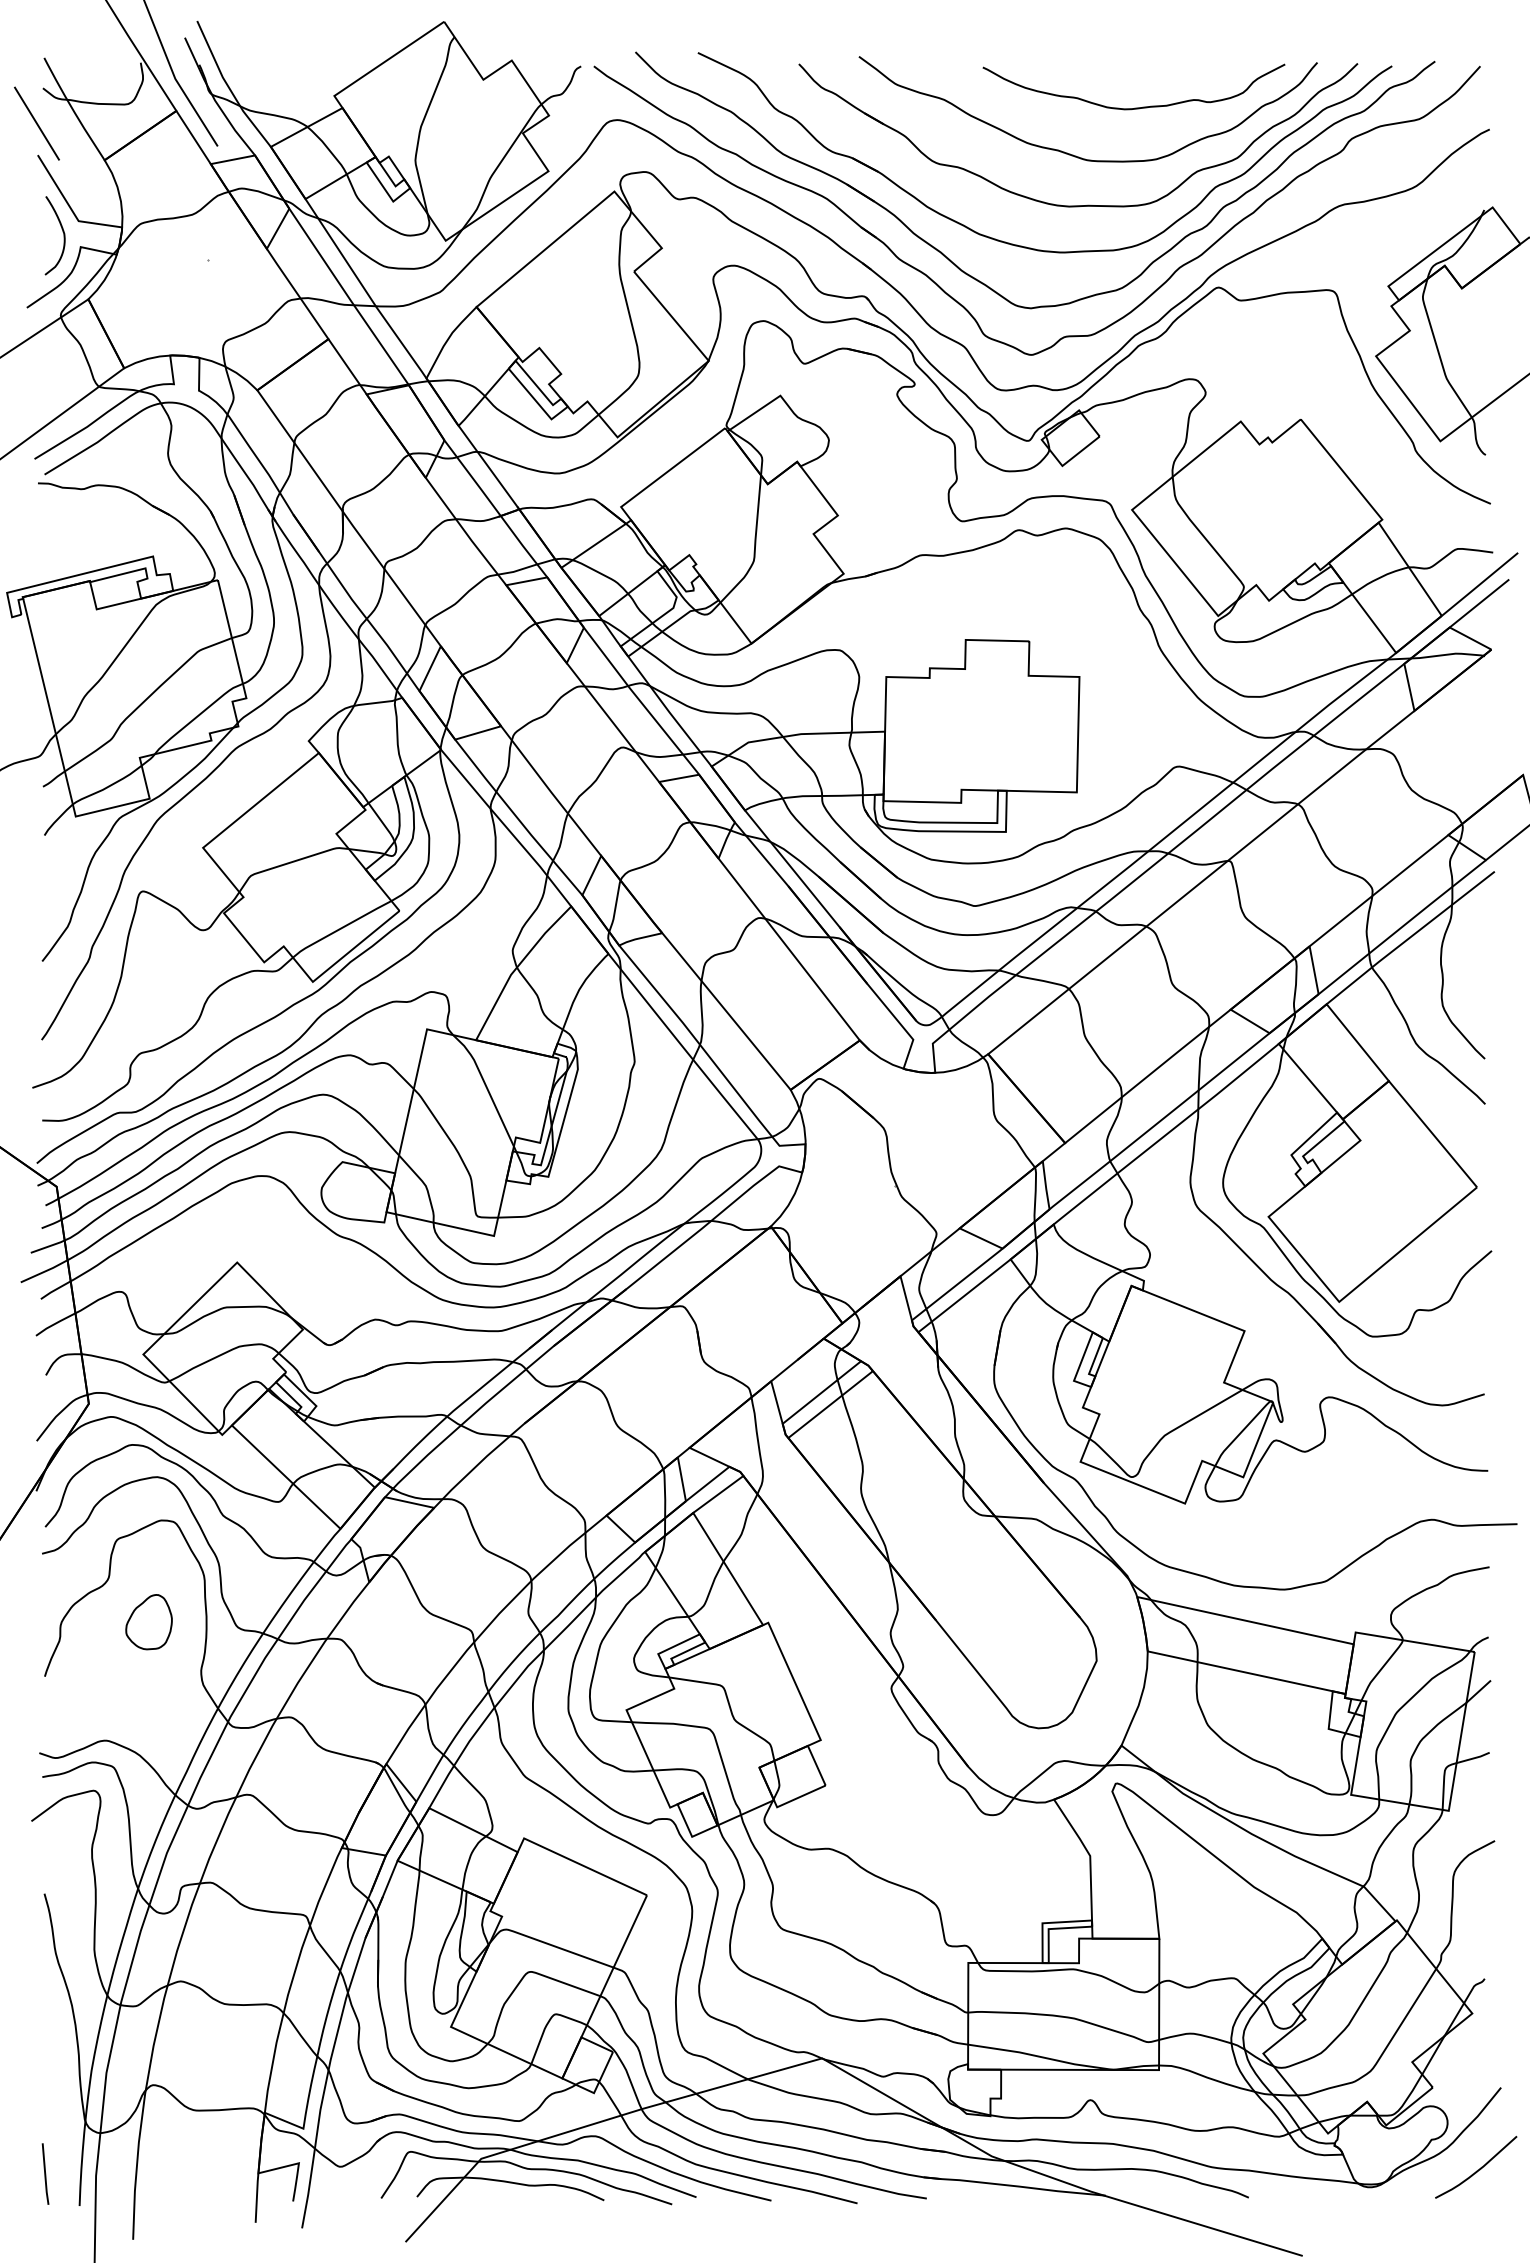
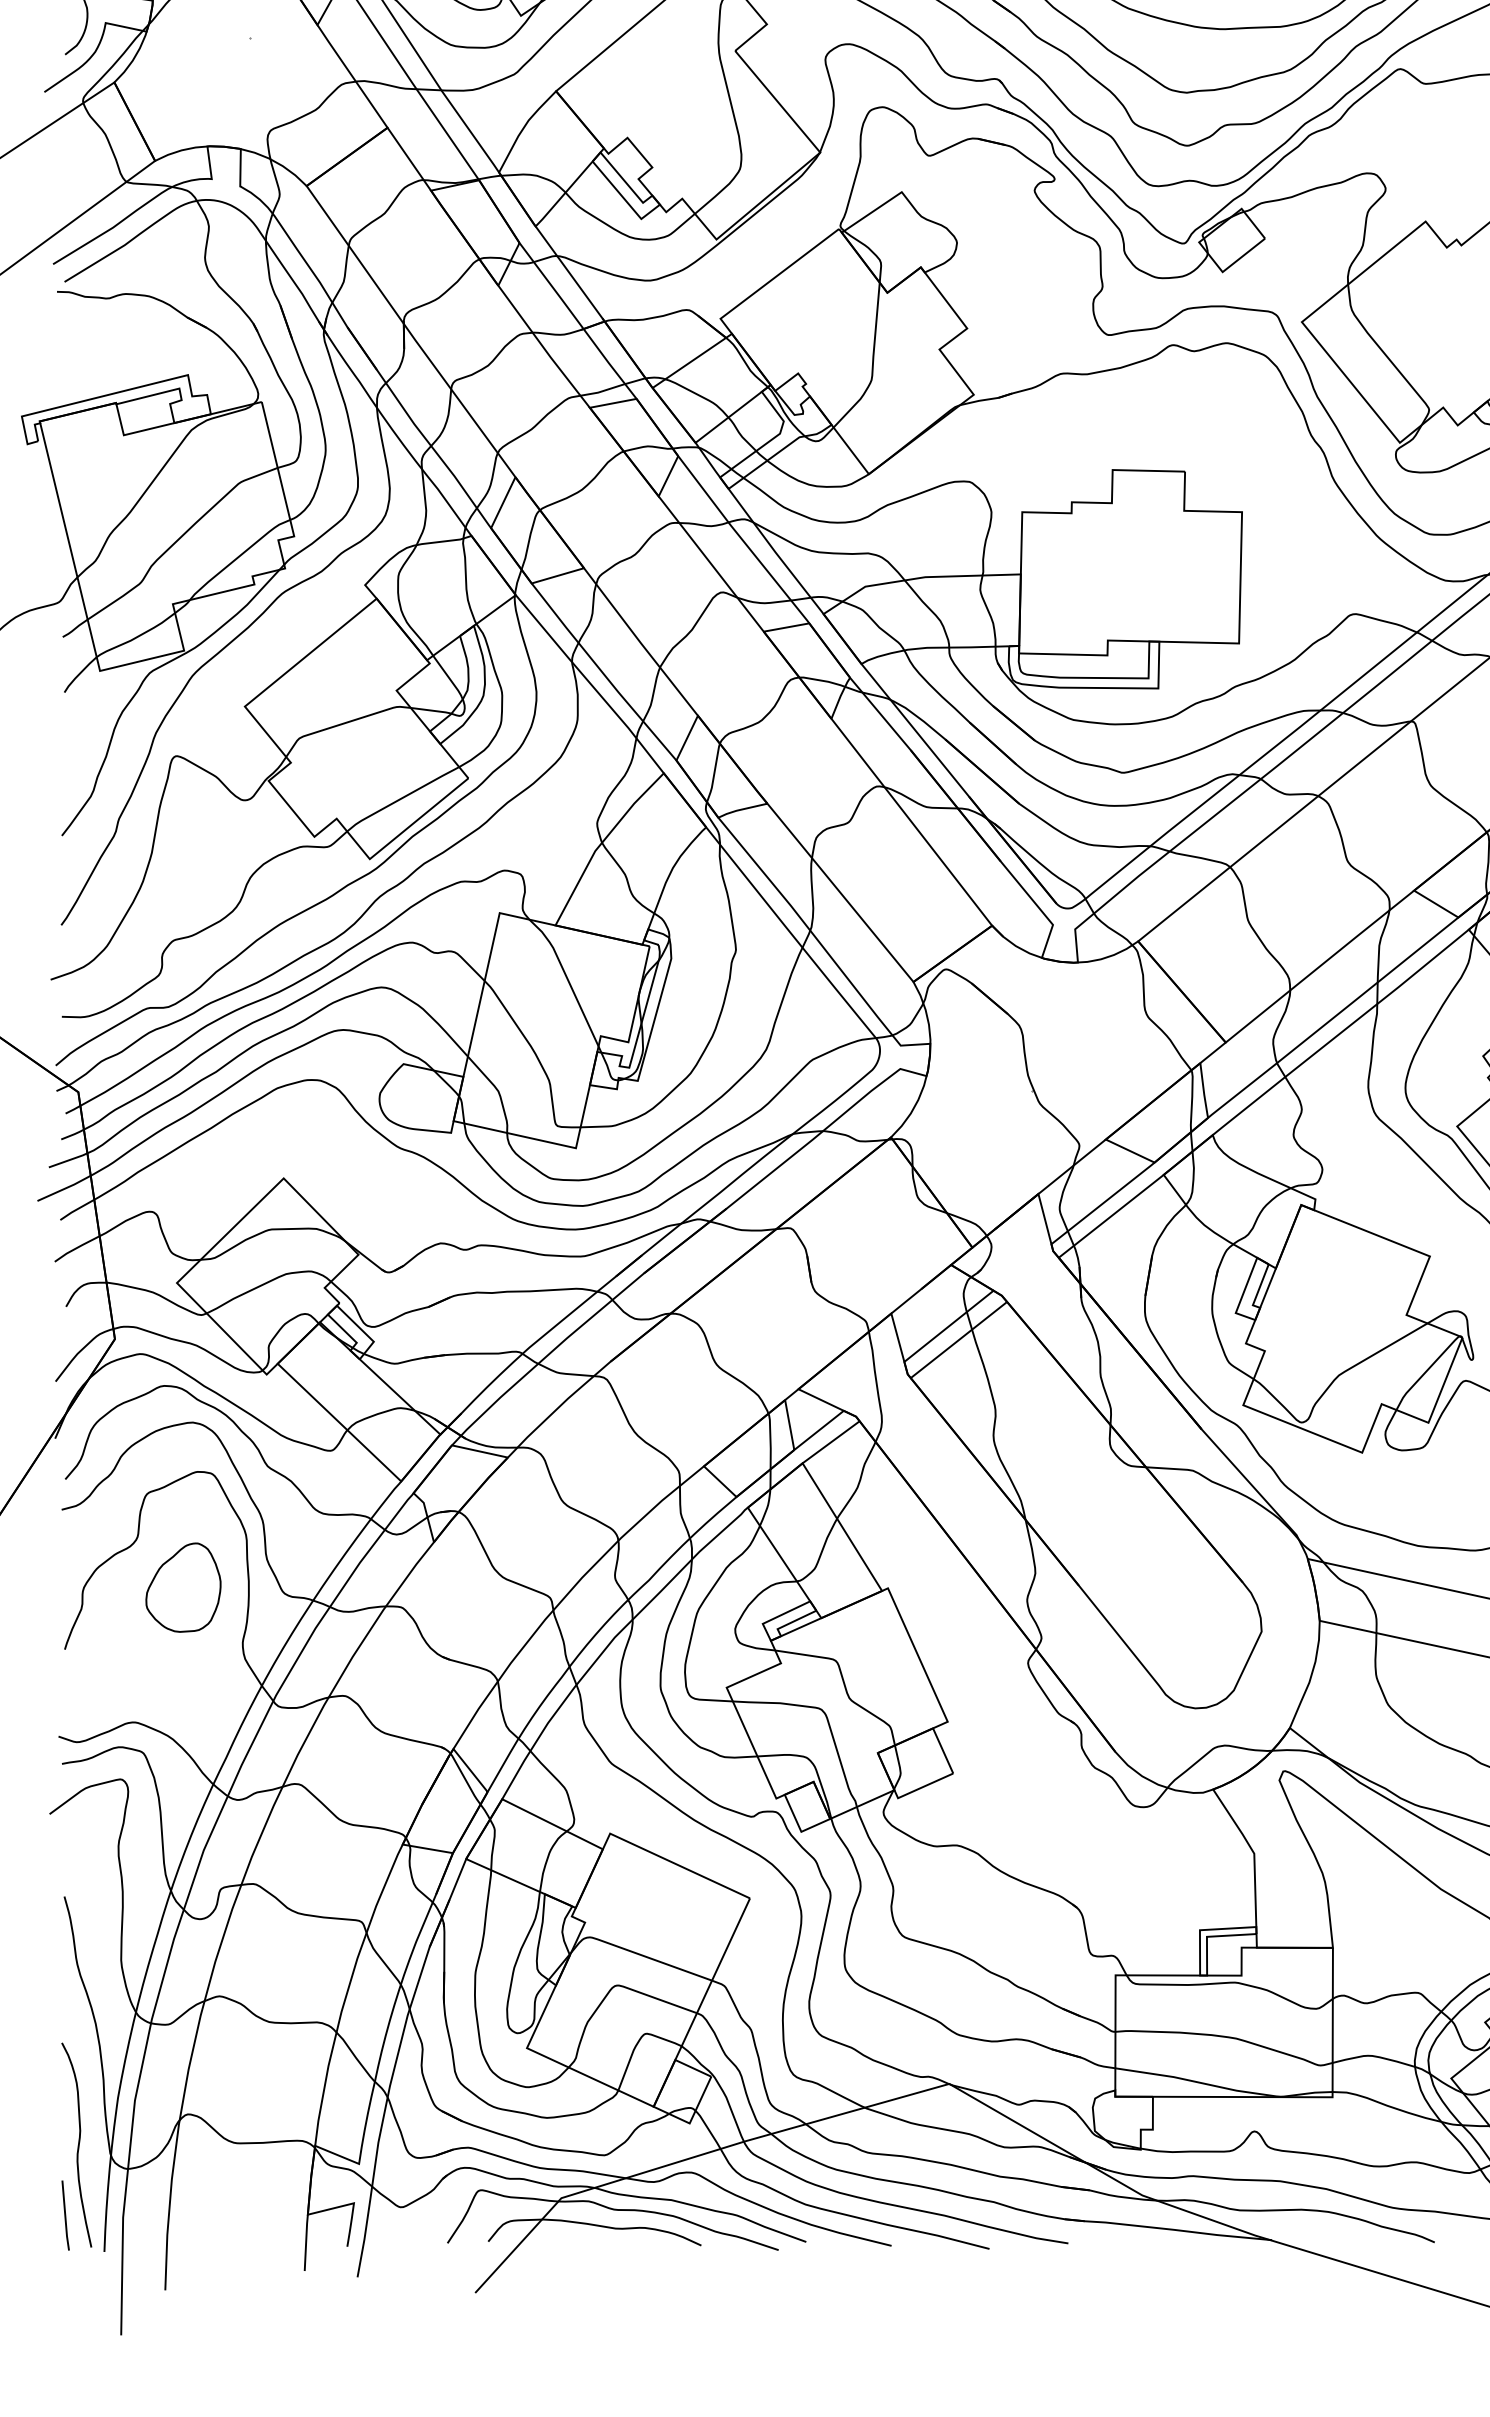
part: (148, 1621) -> (182, 1586), size x1.43
curve: (56, 2112) -> (78, 2145), added

